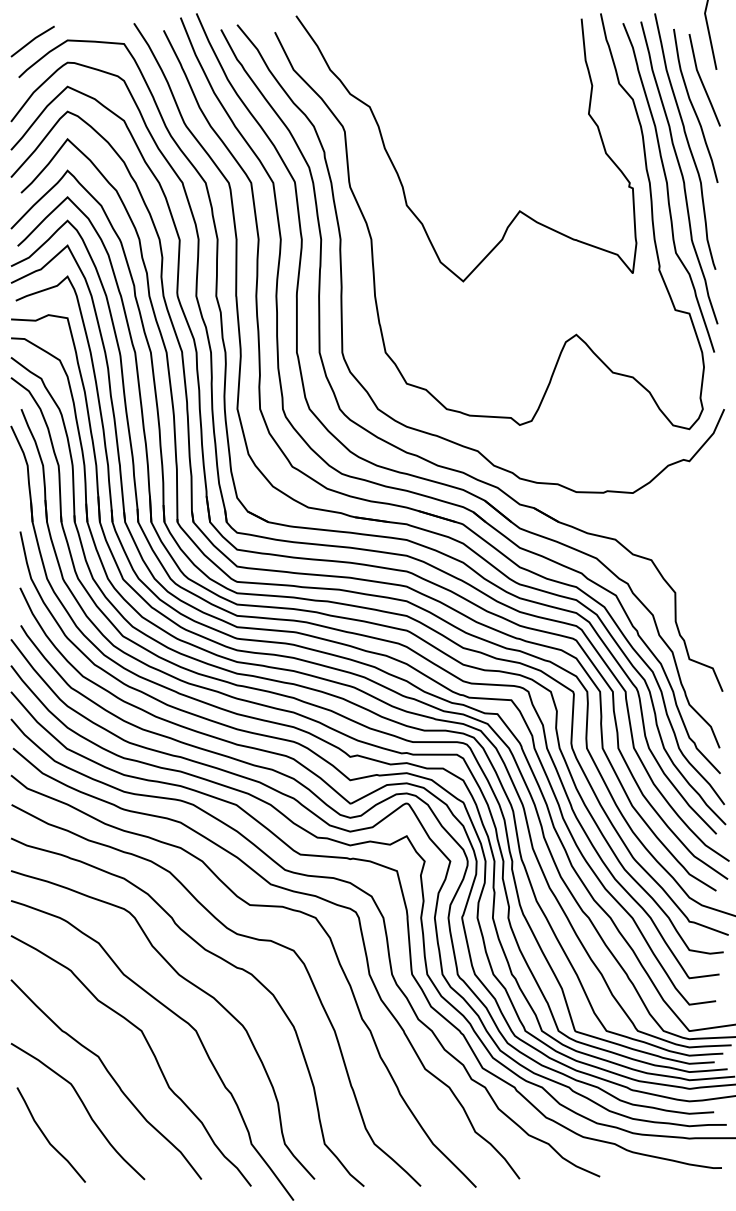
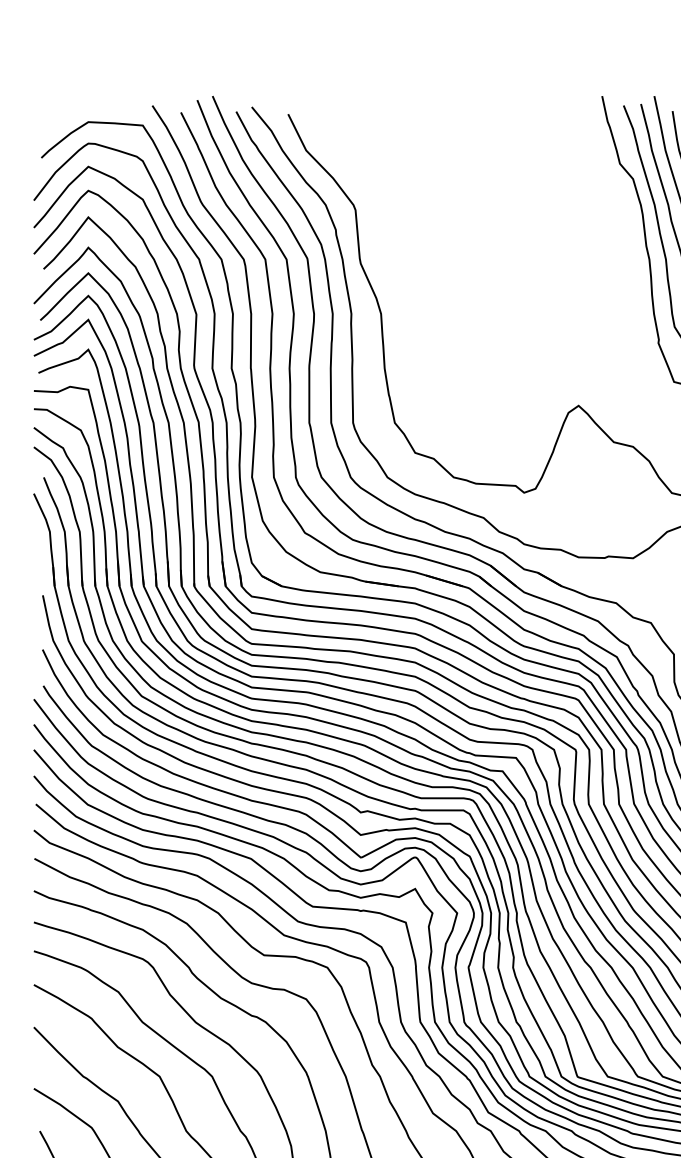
line: (32, 41) -> (54, 123), removed
curve: (399, 175) -> (408, 252), removed

